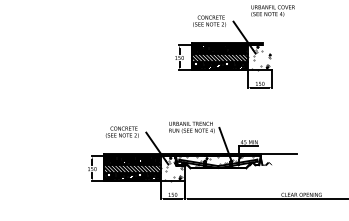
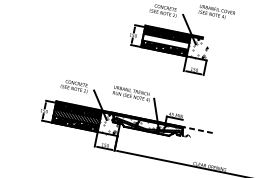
hatch: (219, 57) -> (165, 41), removed
line: (278, 154) -> (197, 130), solid -> dashed

